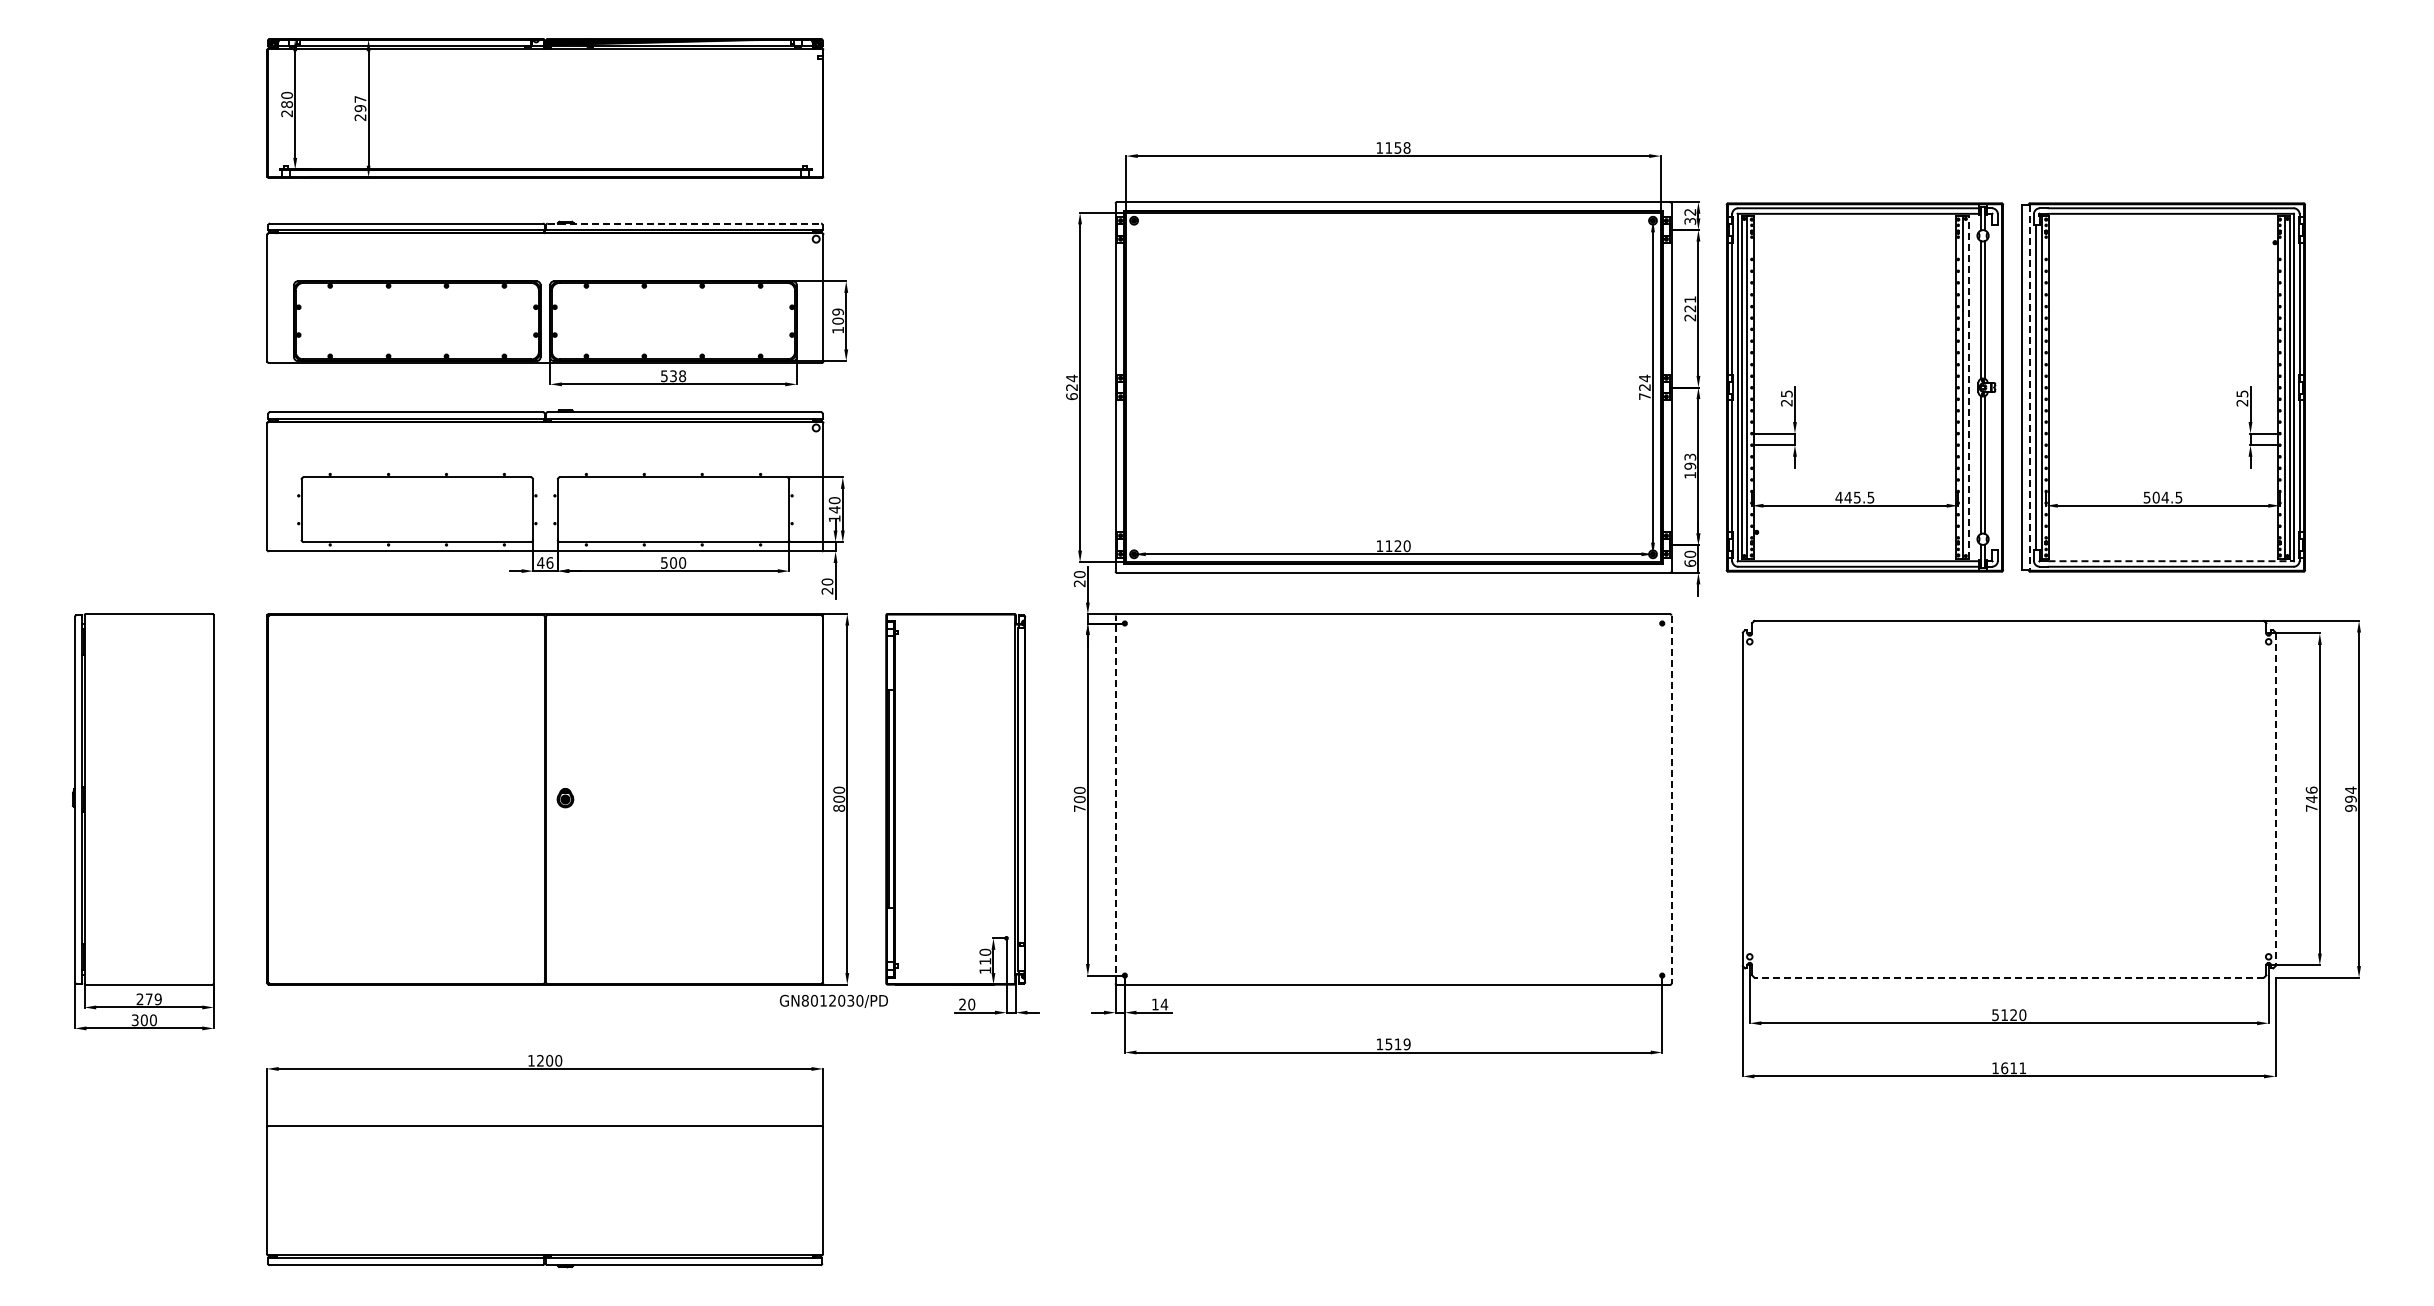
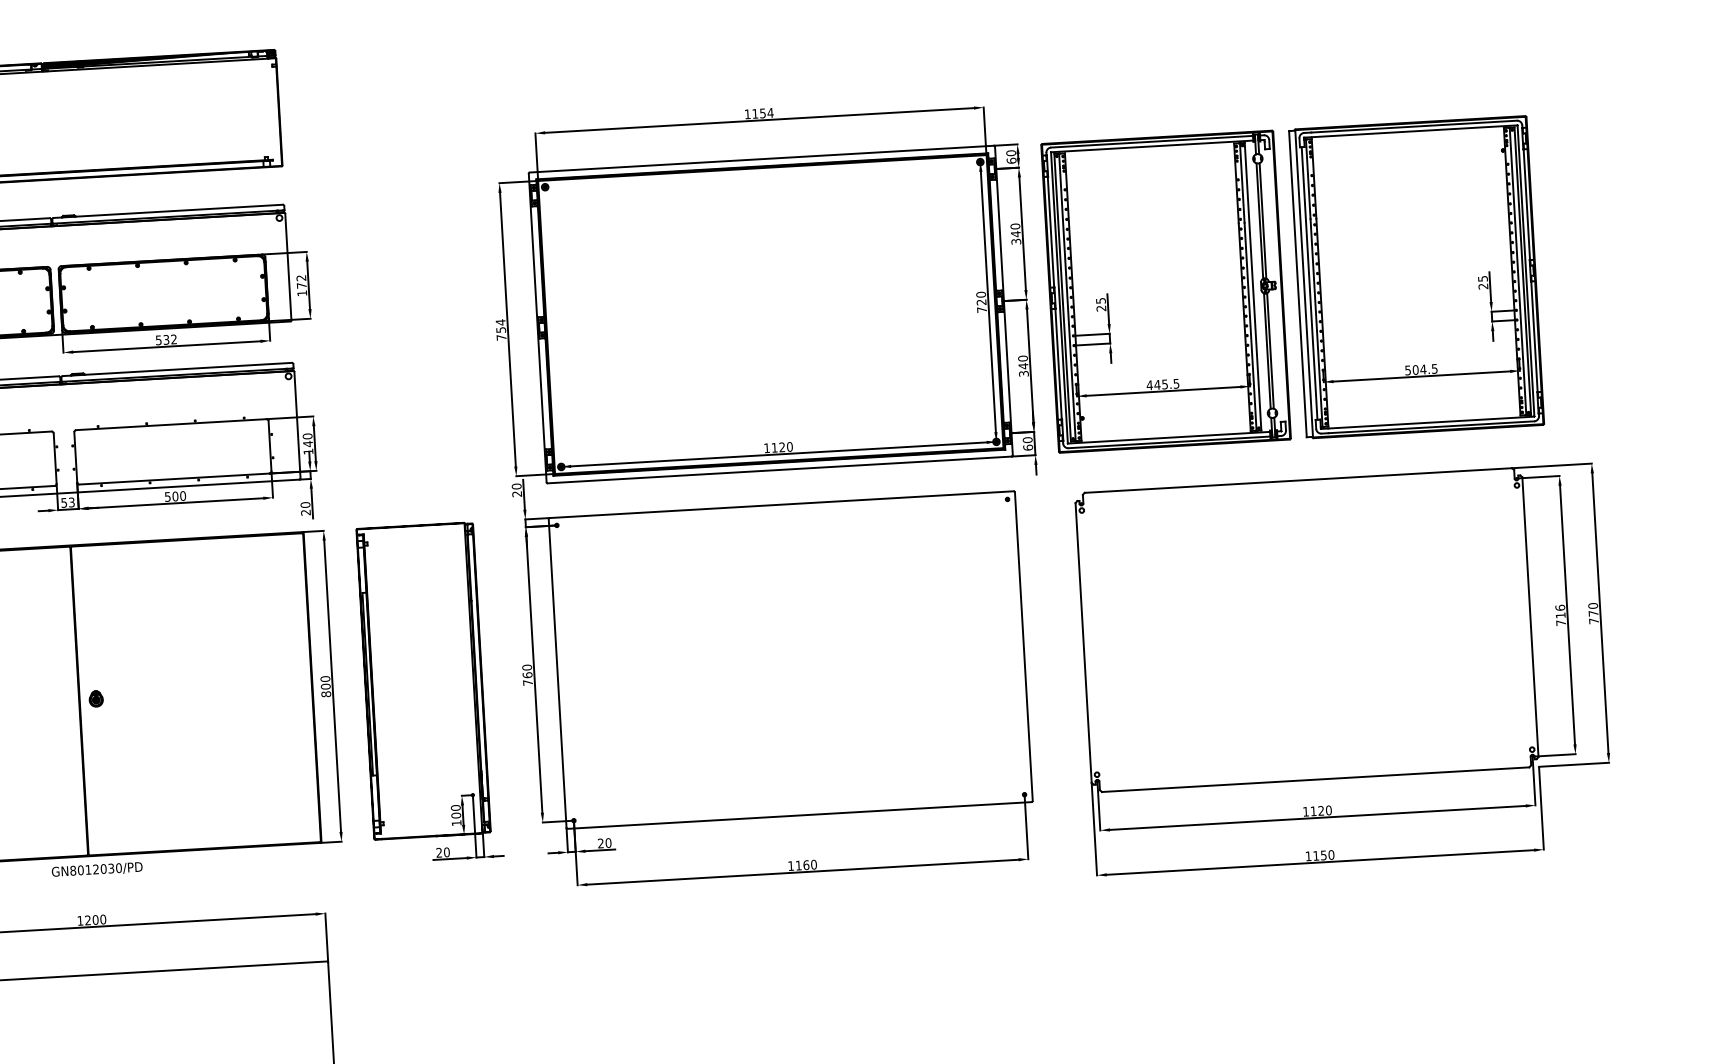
text: (1406, 147) -> (770, 112), 1158 -> 1154
text: (1690, 216) -> (1011, 156), 32 -> 60
line: (684, 223) -> (168, 211), dashed -> solid
text: (1690, 308) -> (1016, 233), 221 -> 340
text: (838, 316) -> (301, 281), 109 -> 172
text: (682, 376) -> (173, 339), 538 -> 532
text: (1644, 378) -> (980, 294), 724 -> 720
line: (1968, 387) -> (1252, 286), dashed -> solid
line: (2029, 387) -> (1304, 283), dashed -> solid
text: (1071, 392) -> (500, 334), 624 -> 754
text: (1690, 465) -> (1023, 365), 193 -> 340
line: (2171, 561) -> (1431, 422), dashed -> solid
text: (545, 562) -> (68, 502), 46 -> 53
text: (2350, 798) -> (1593, 612), 994 -> 770
text: (1079, 799) -> (527, 675), 700 -> 760
line: (1115, 799) -> (557, 673), dashed -> solid
line: (2275, 799) -> (1530, 617), dashed -> solid
text: (2311, 799) -> (1560, 615), 746 -> 716
line: (1671, 800) -> (1023, 647), dashed -> solid
text: (985, 960) -> (456, 814), 110 -> 100
line: (2009, 977) -> (1315, 779), dashed -> solid
text: (833, 1000) -> (96, 869), moved
text: (1160, 1004) -> (605, 843), 14 -> 20
text: (1995, 1015) -> (1305, 812), 5120 -> 1120
text: (1397, 1044) -> (805, 865), 1519 -> 1160
text: (2013, 1068) -> (1323, 855), 1611 -> 1150

